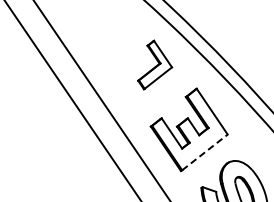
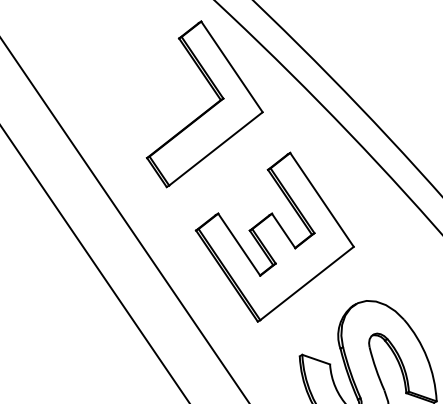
part: (154, 64) -> (203, 102), size x1.67
line: (204, 152) -> (306, 283), dashed -> solid

